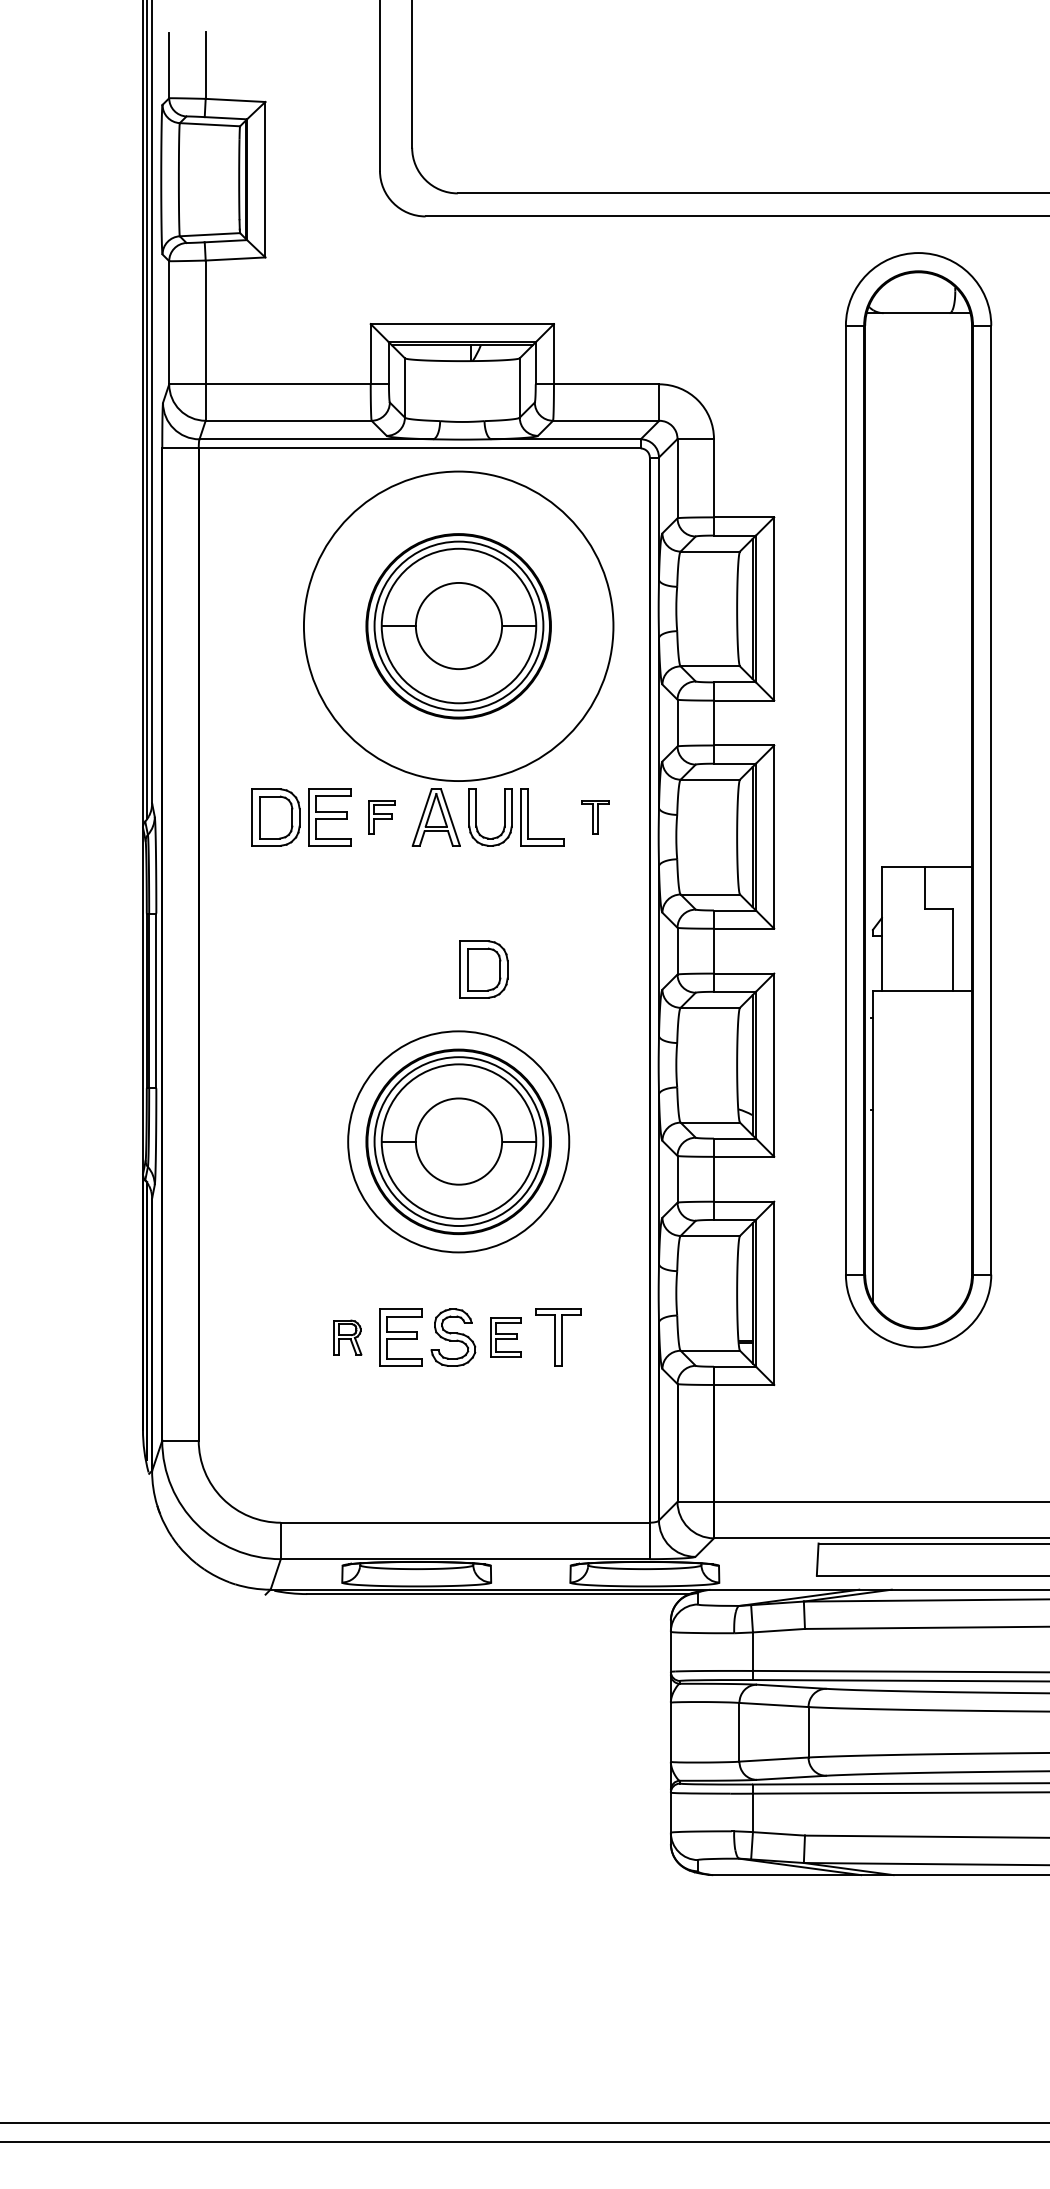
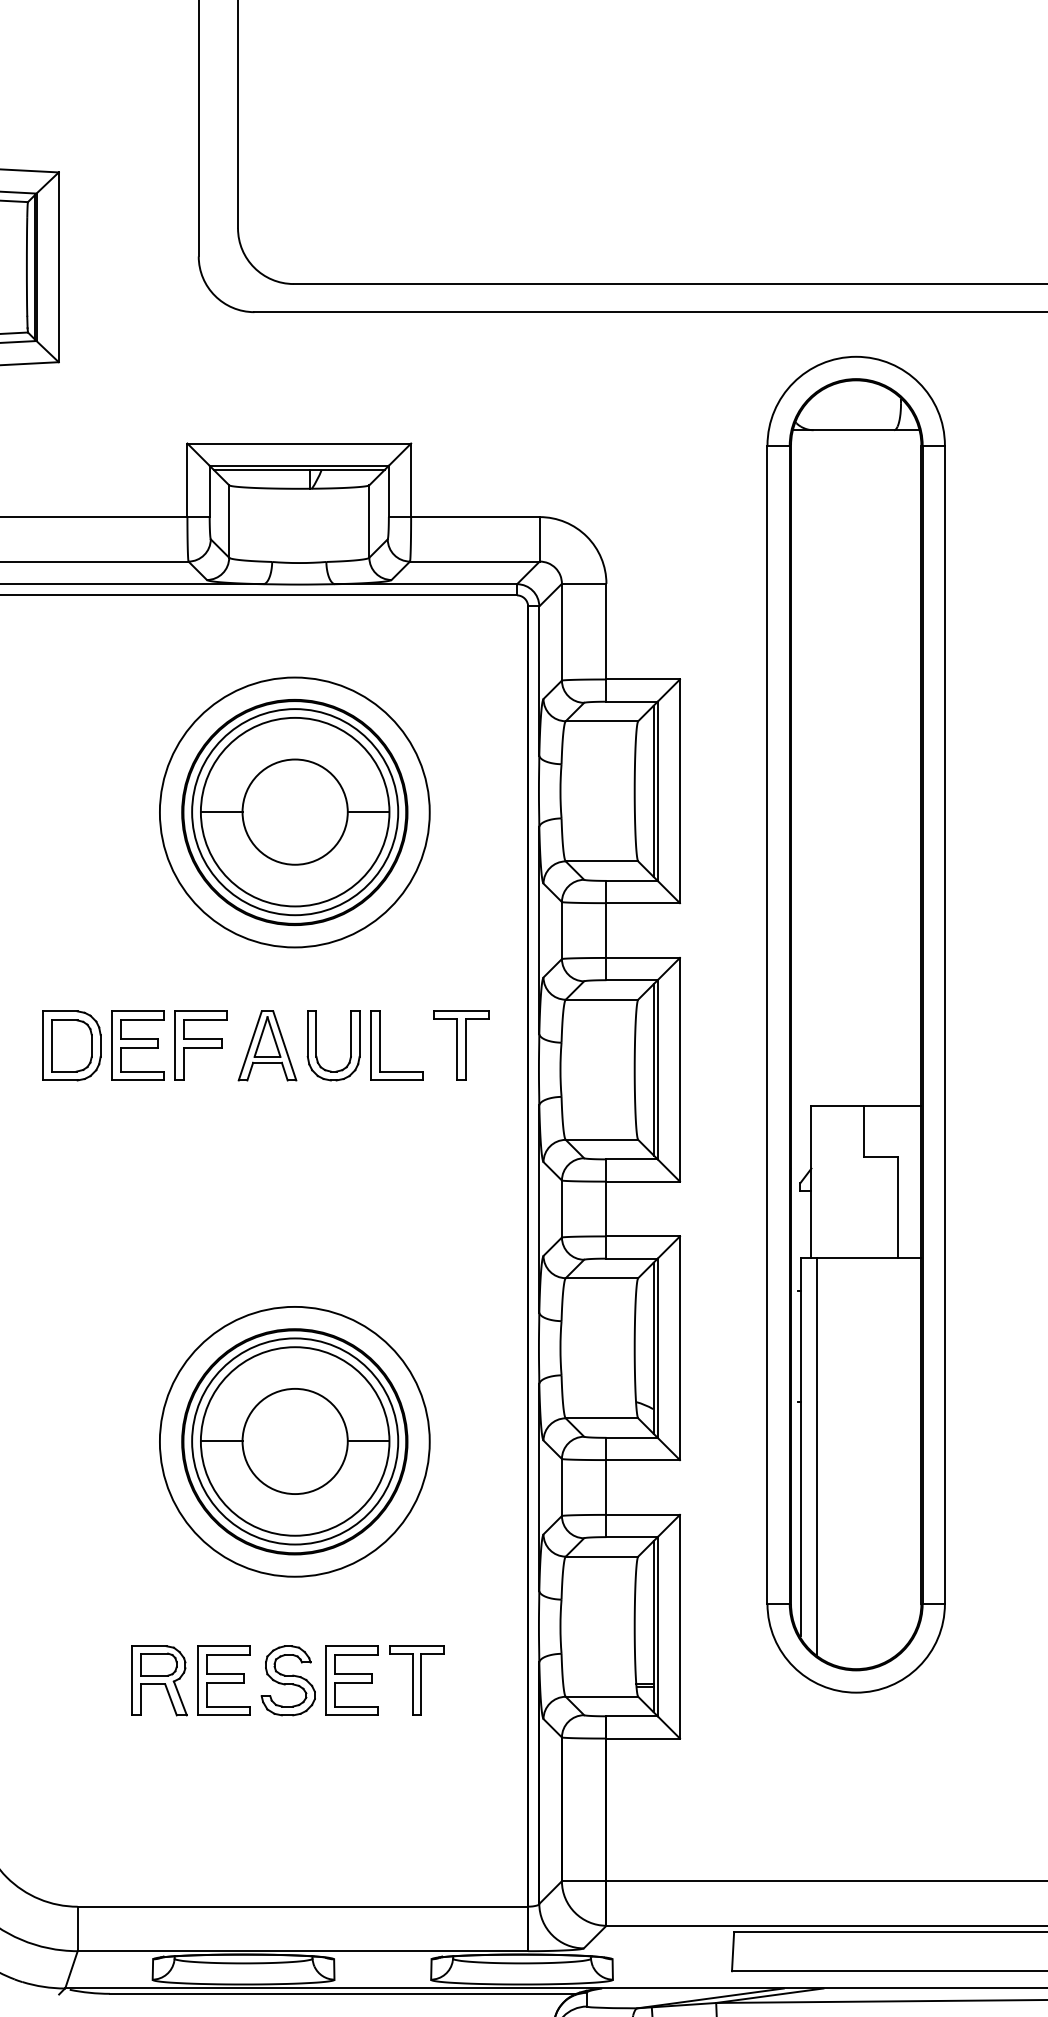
circle: (458, 625) -> (294, 811), size x0.71
part: (381, 817) -> (200, 1045), size x1.67
part: (595, 817) -> (461, 1045), size x1.67
part: (483, 969) -> (325, 1231), removed
line: (886, 1153) -> (817, 1456), added
part: (347, 1337) -> (159, 1680), size x1.67
part: (505, 1337) -> (351, 1680), size x1.43

